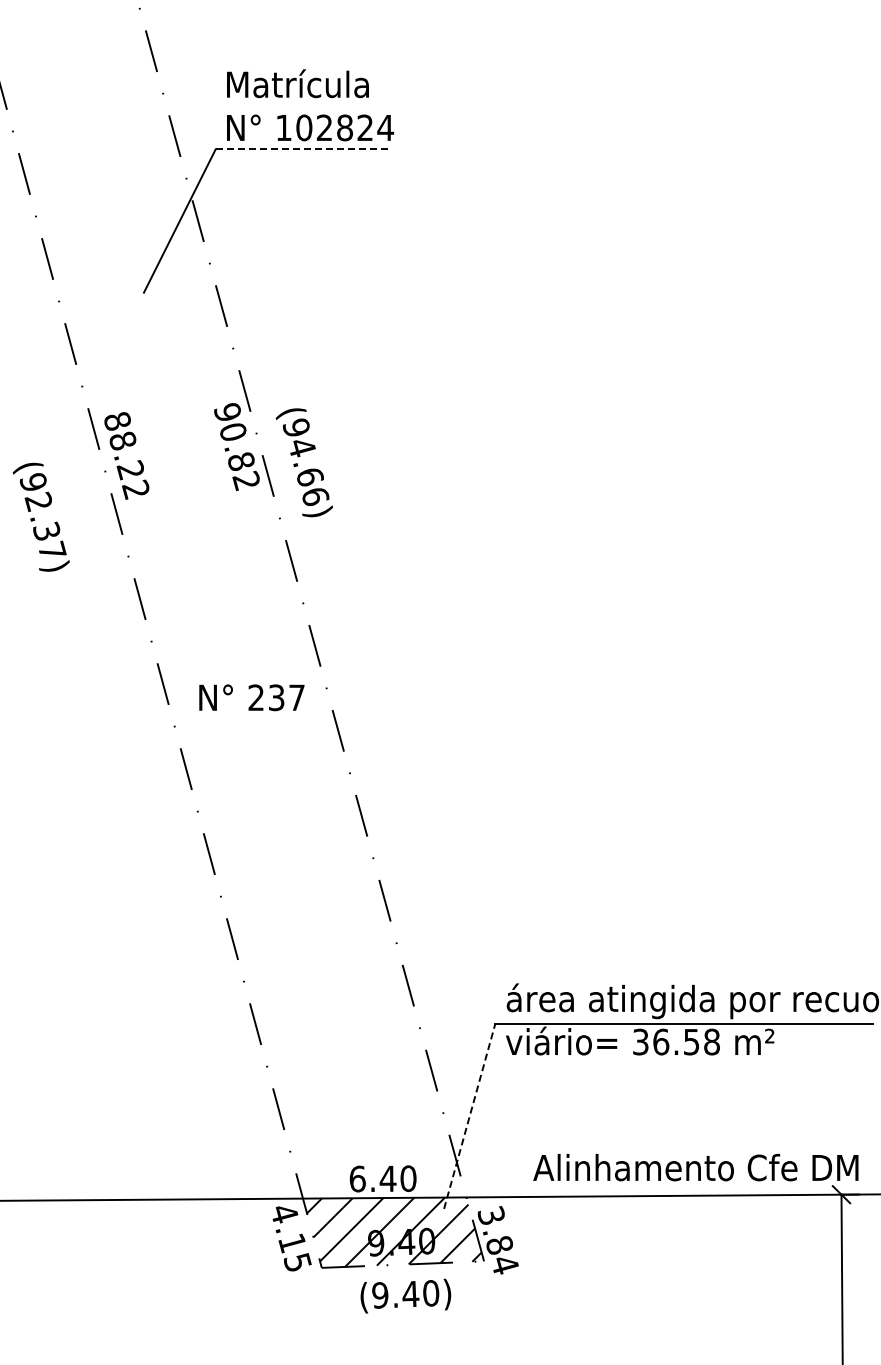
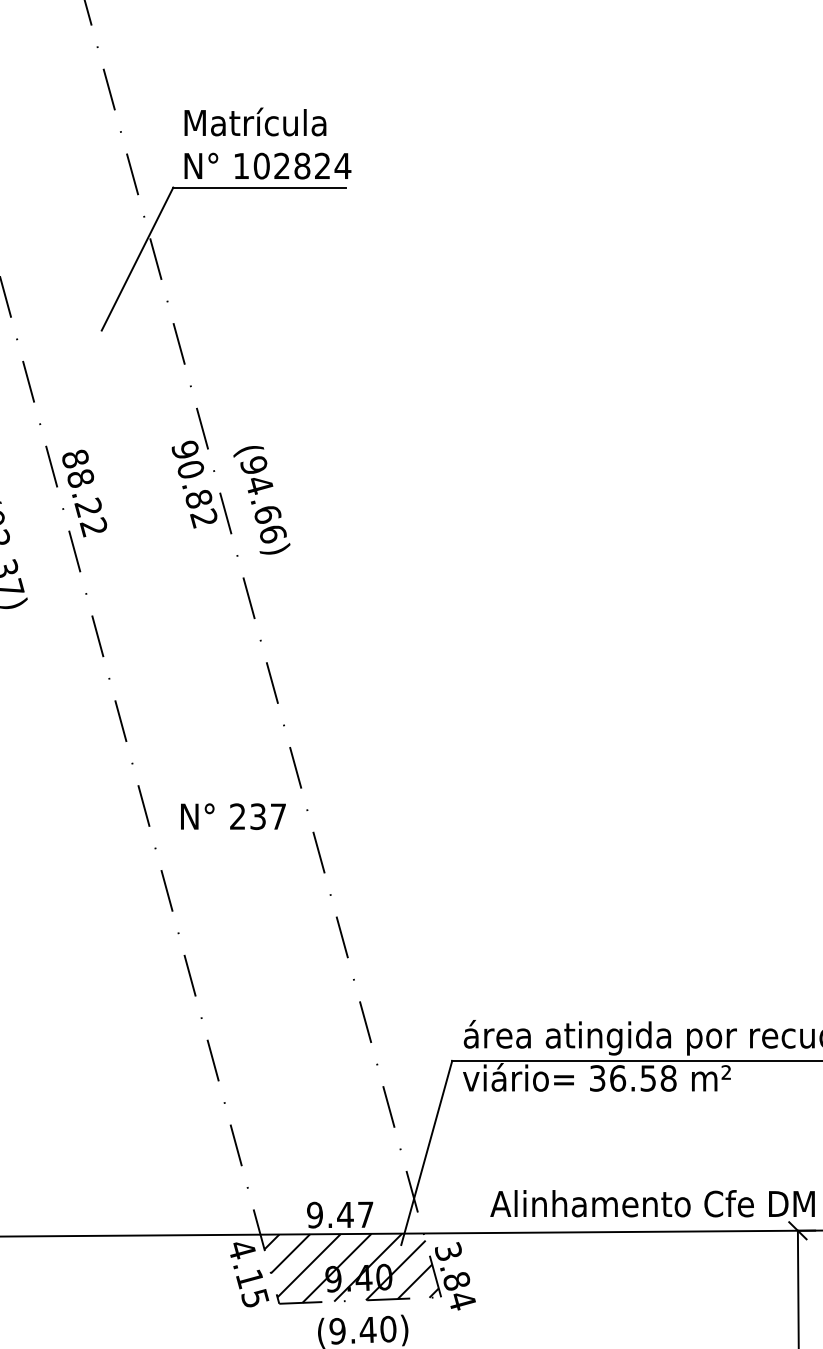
line: (302, 149) -> (259, 187), dashed -> solid
text: (251, 697) -> (233, 816), moved
line: (469, 1116) -> (426, 1152), dashed -> solid
text: (382, 1178) -> (339, 1214), 6.40 -> 9.47

